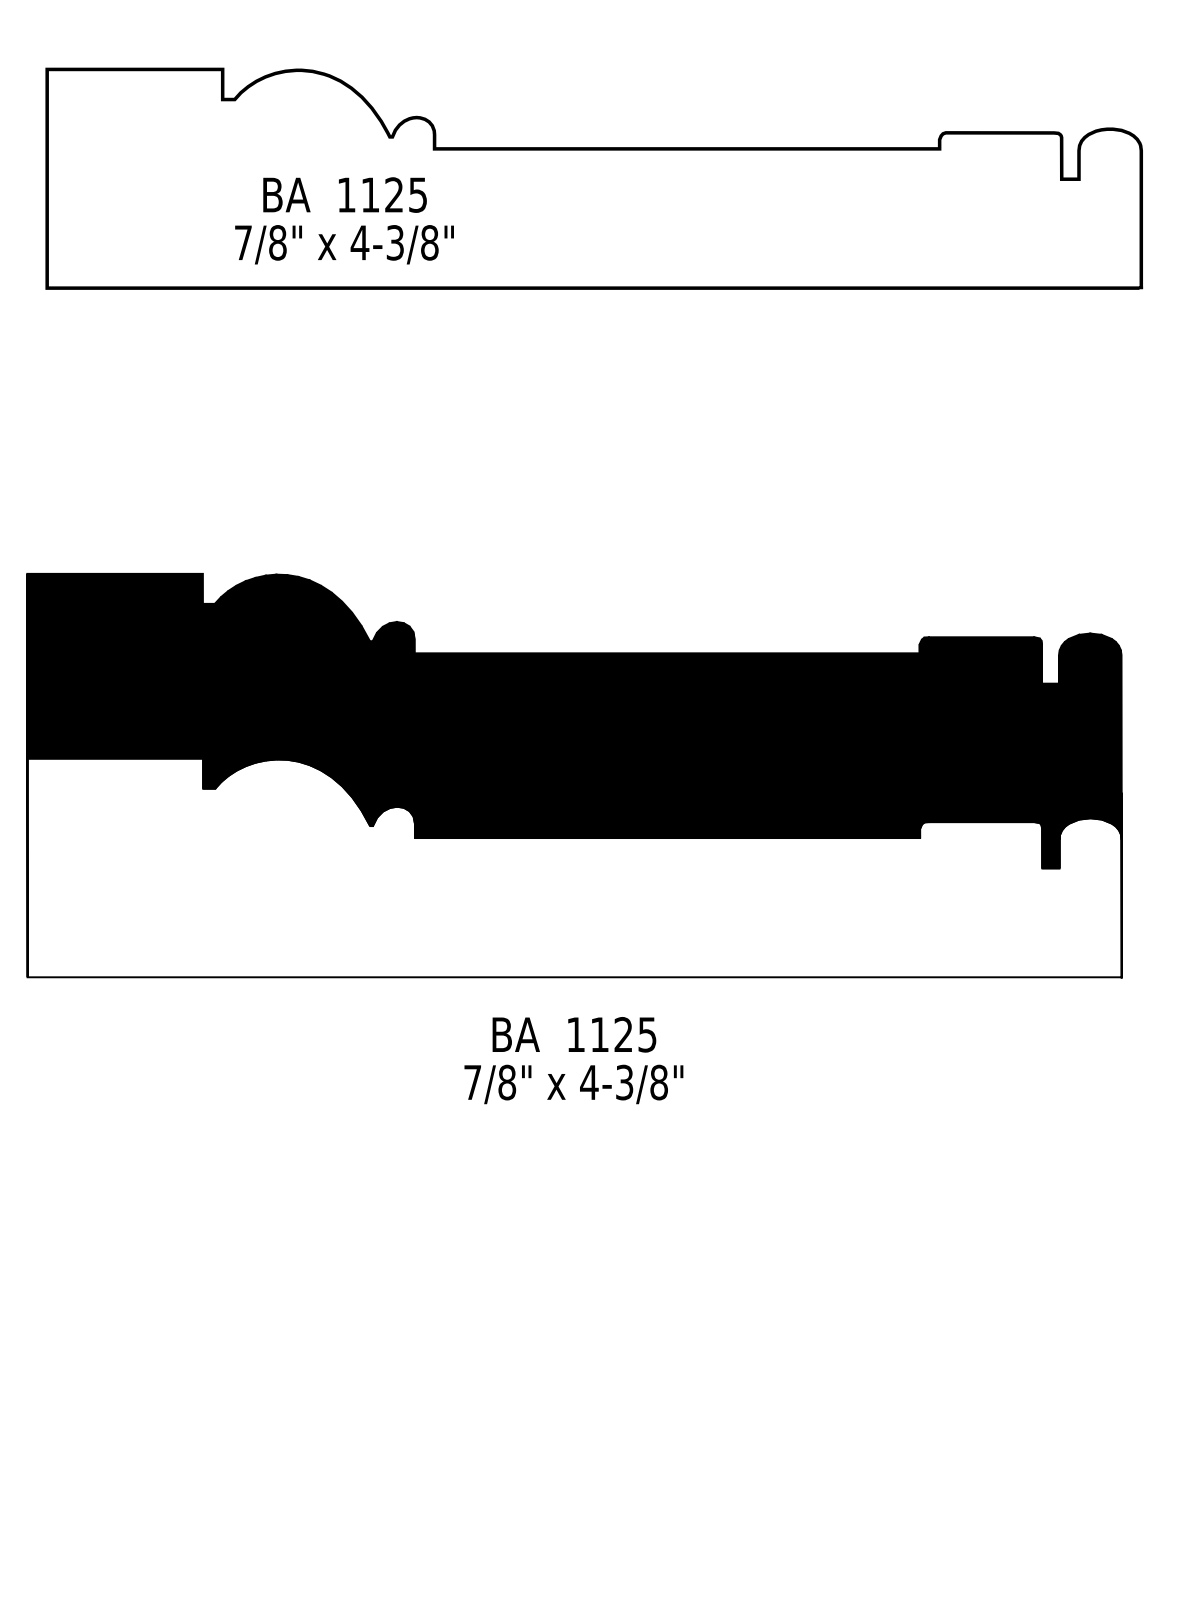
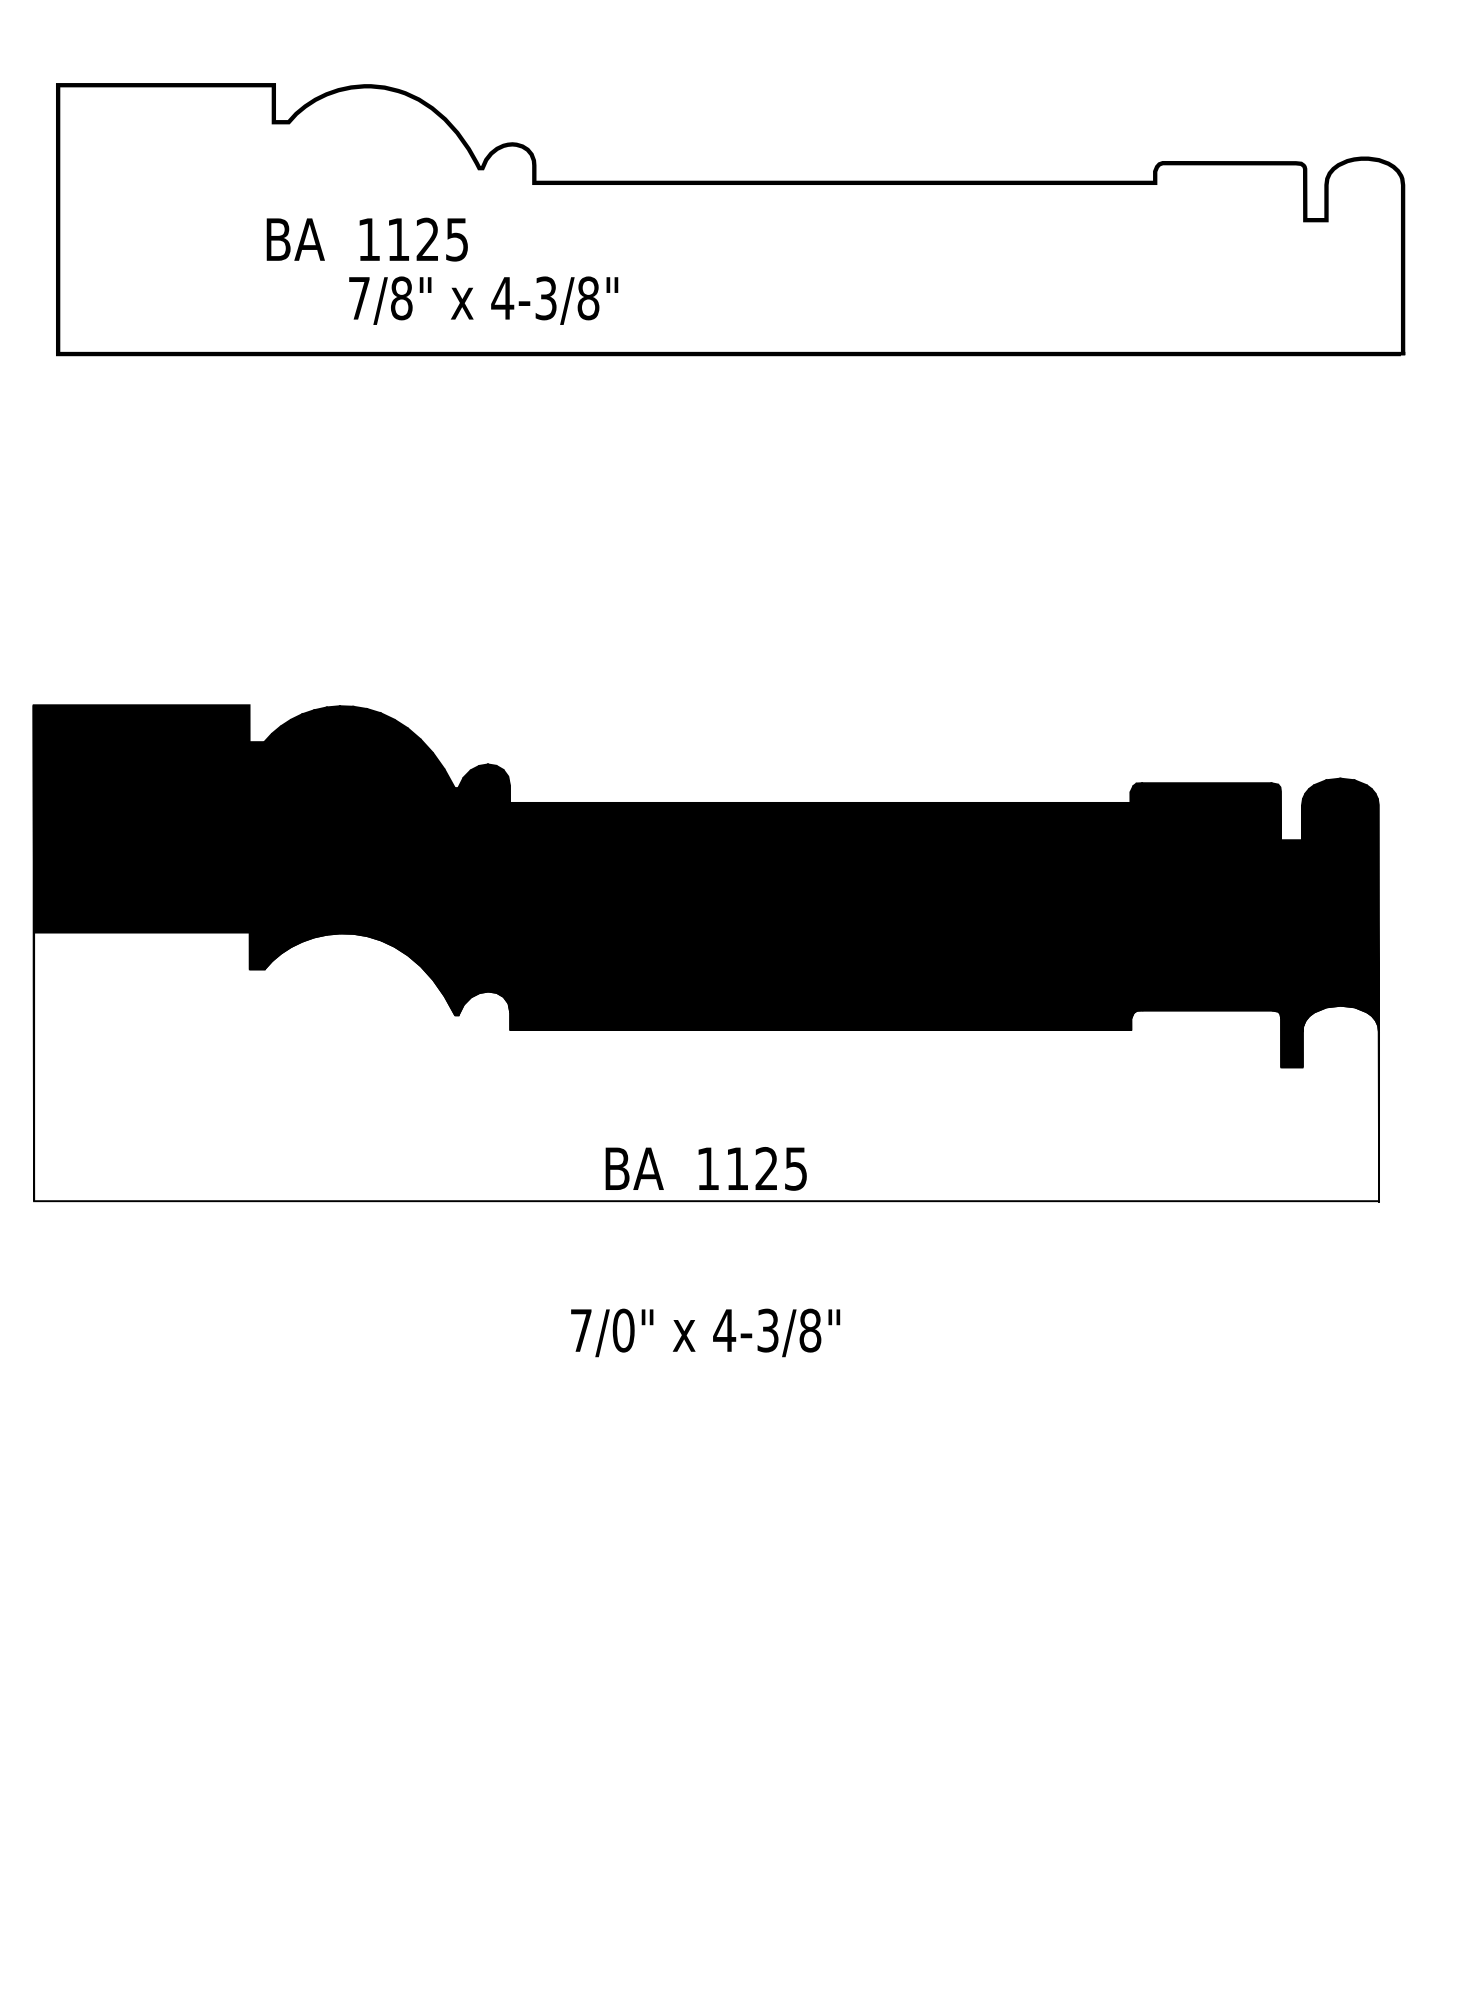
text: (344, 194) -> (366, 239), moved
text: (344, 244) -> (483, 300), moved
text: (573, 1034) -> (705, 1168), moved
text: (507, 1082) -> (623, 1330), 7/8" -> 7/0"

